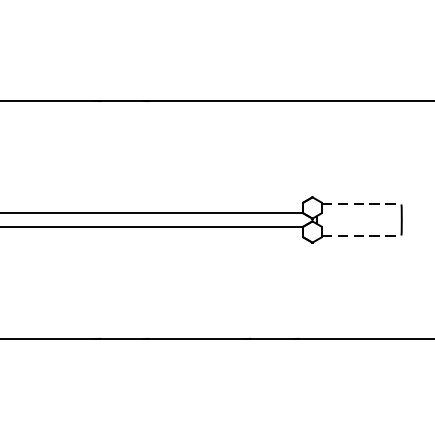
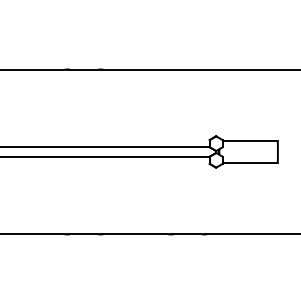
line: (362, 204) -> (250, 141), dashed -> solid
line: (362, 235) -> (250, 162), dashed -> solid

